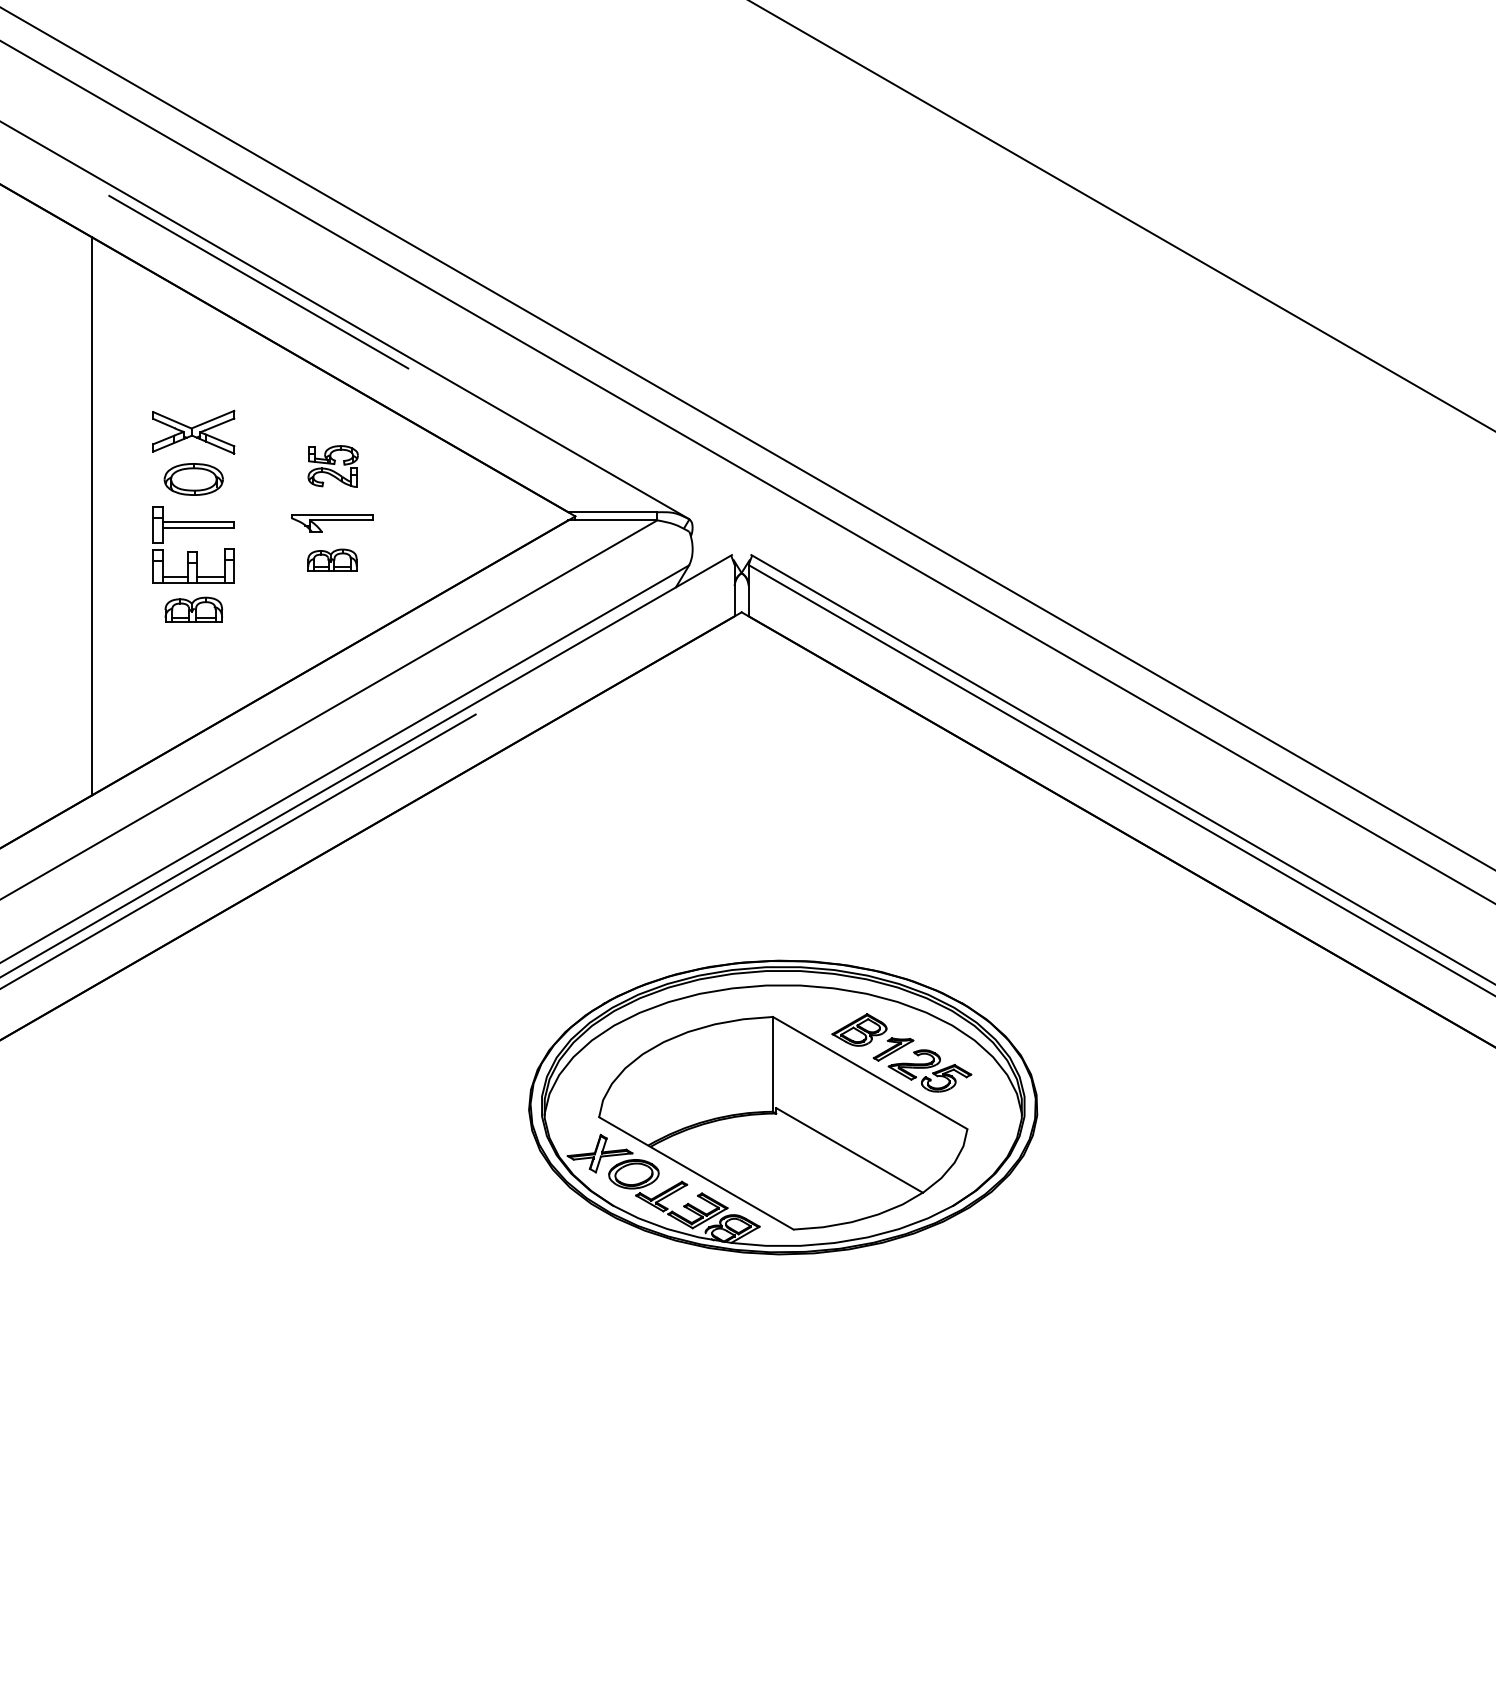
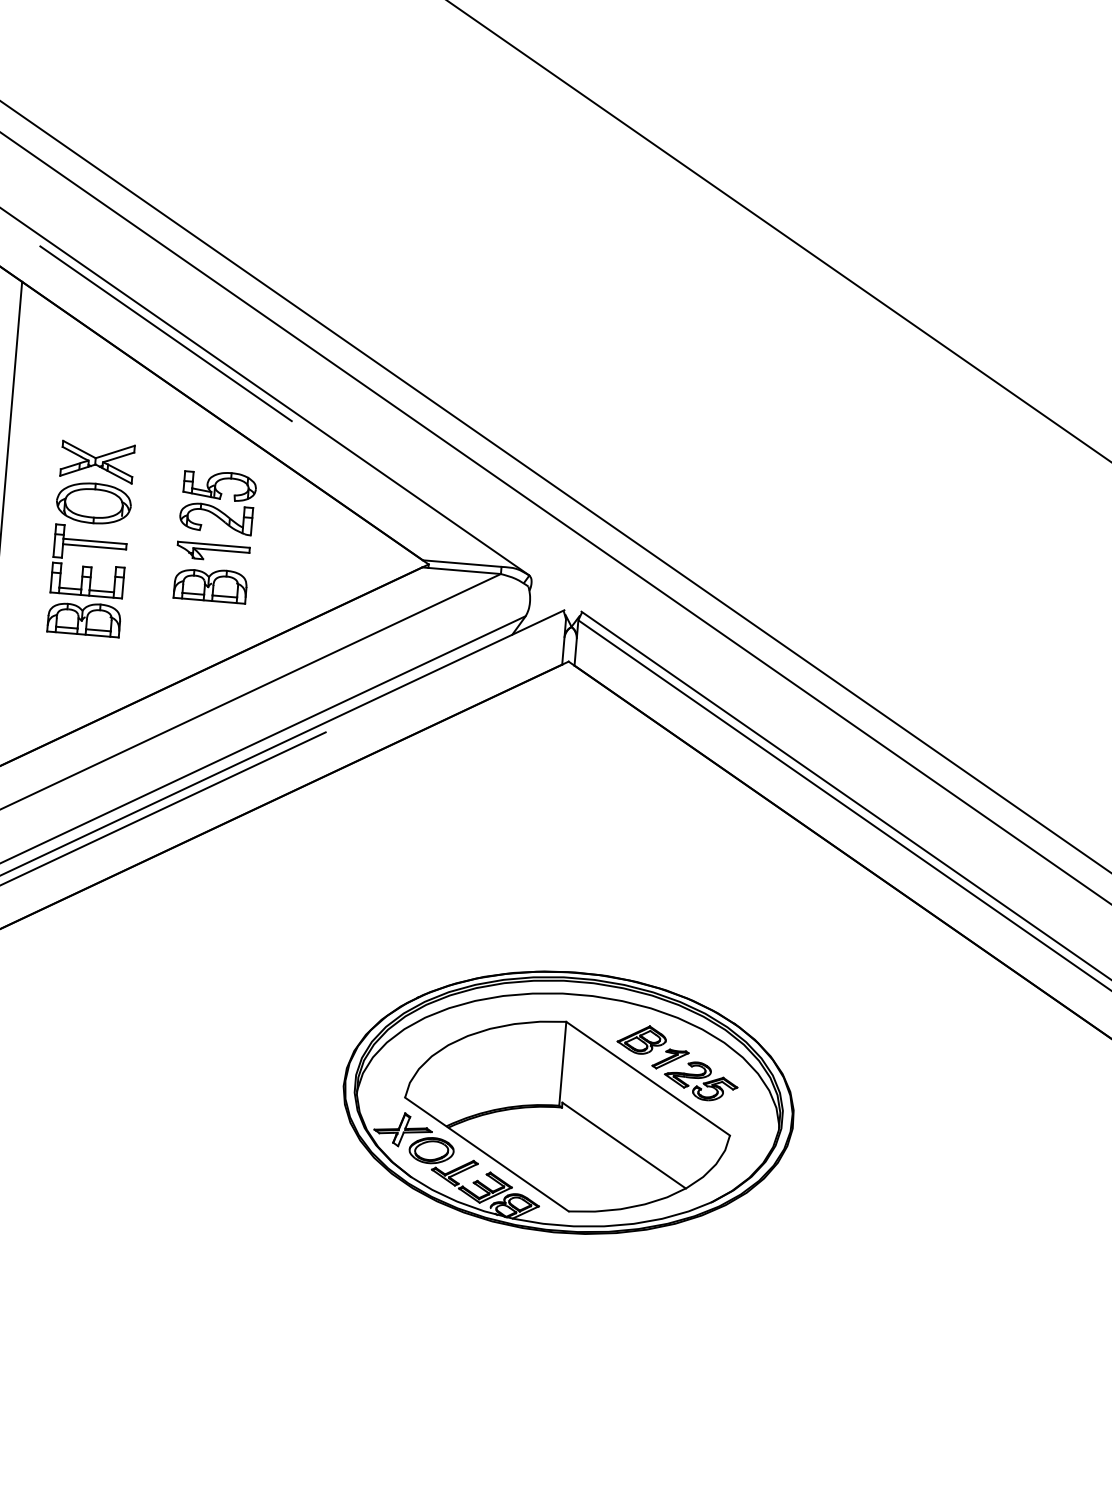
part: (333, 466) -> (218, 502), size x1.67
part: (193, 479) -> (93, 503), size x1.43
part: (332, 559) -> (210, 584), size x1.67
part: (193, 609) -> (84, 618), size x1.43

